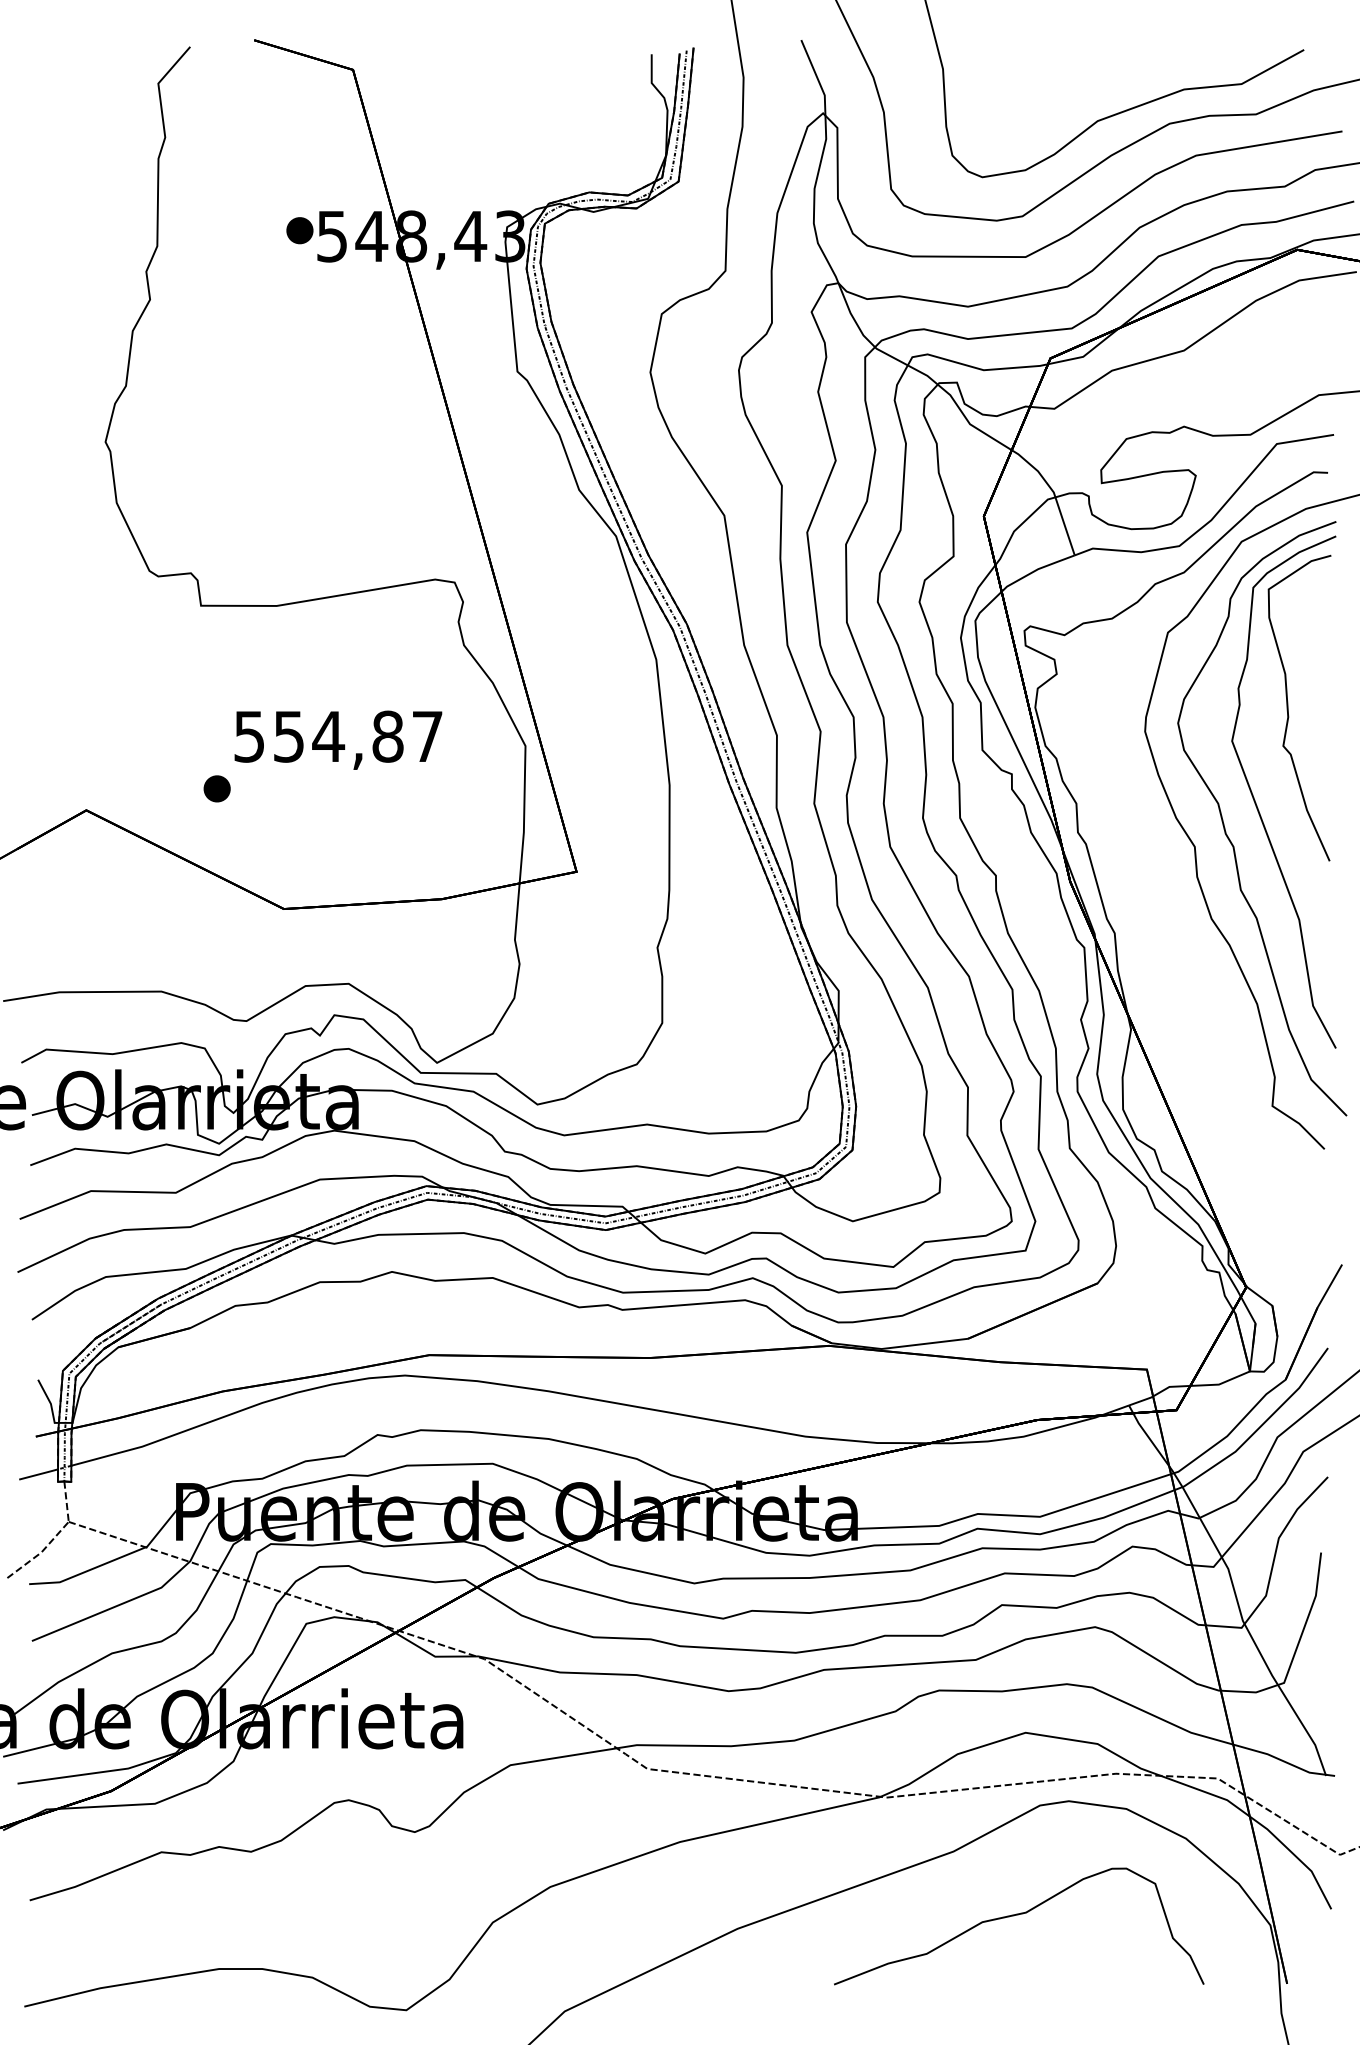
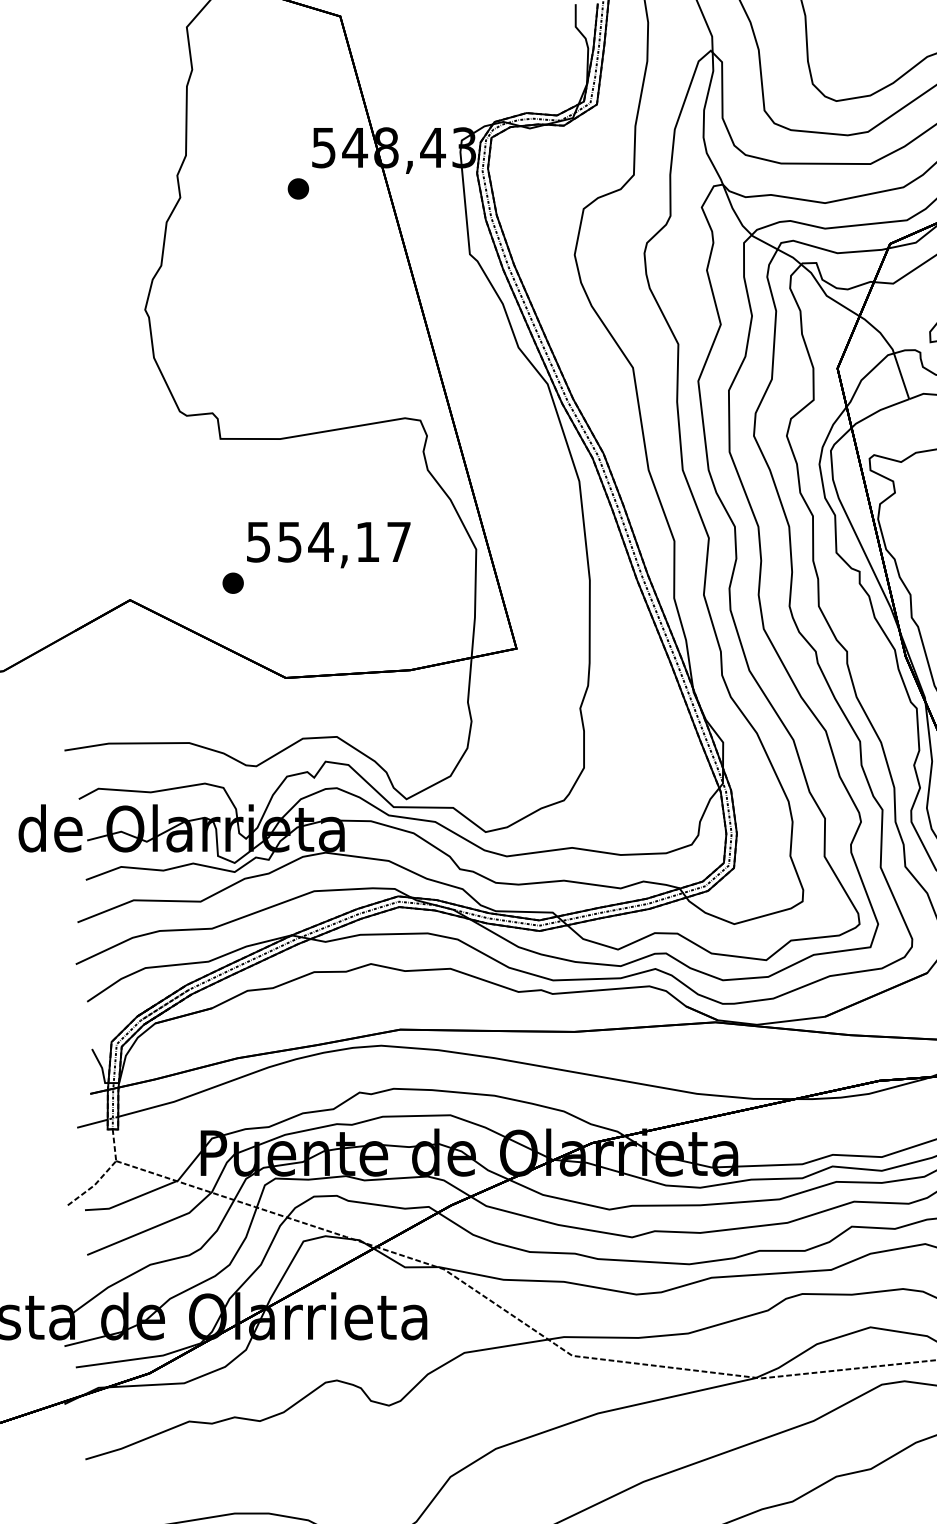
part: (299, 230) -> (298, 188), moved
text: (387, 736) -> (367, 541), 554,87 -> 554,17

